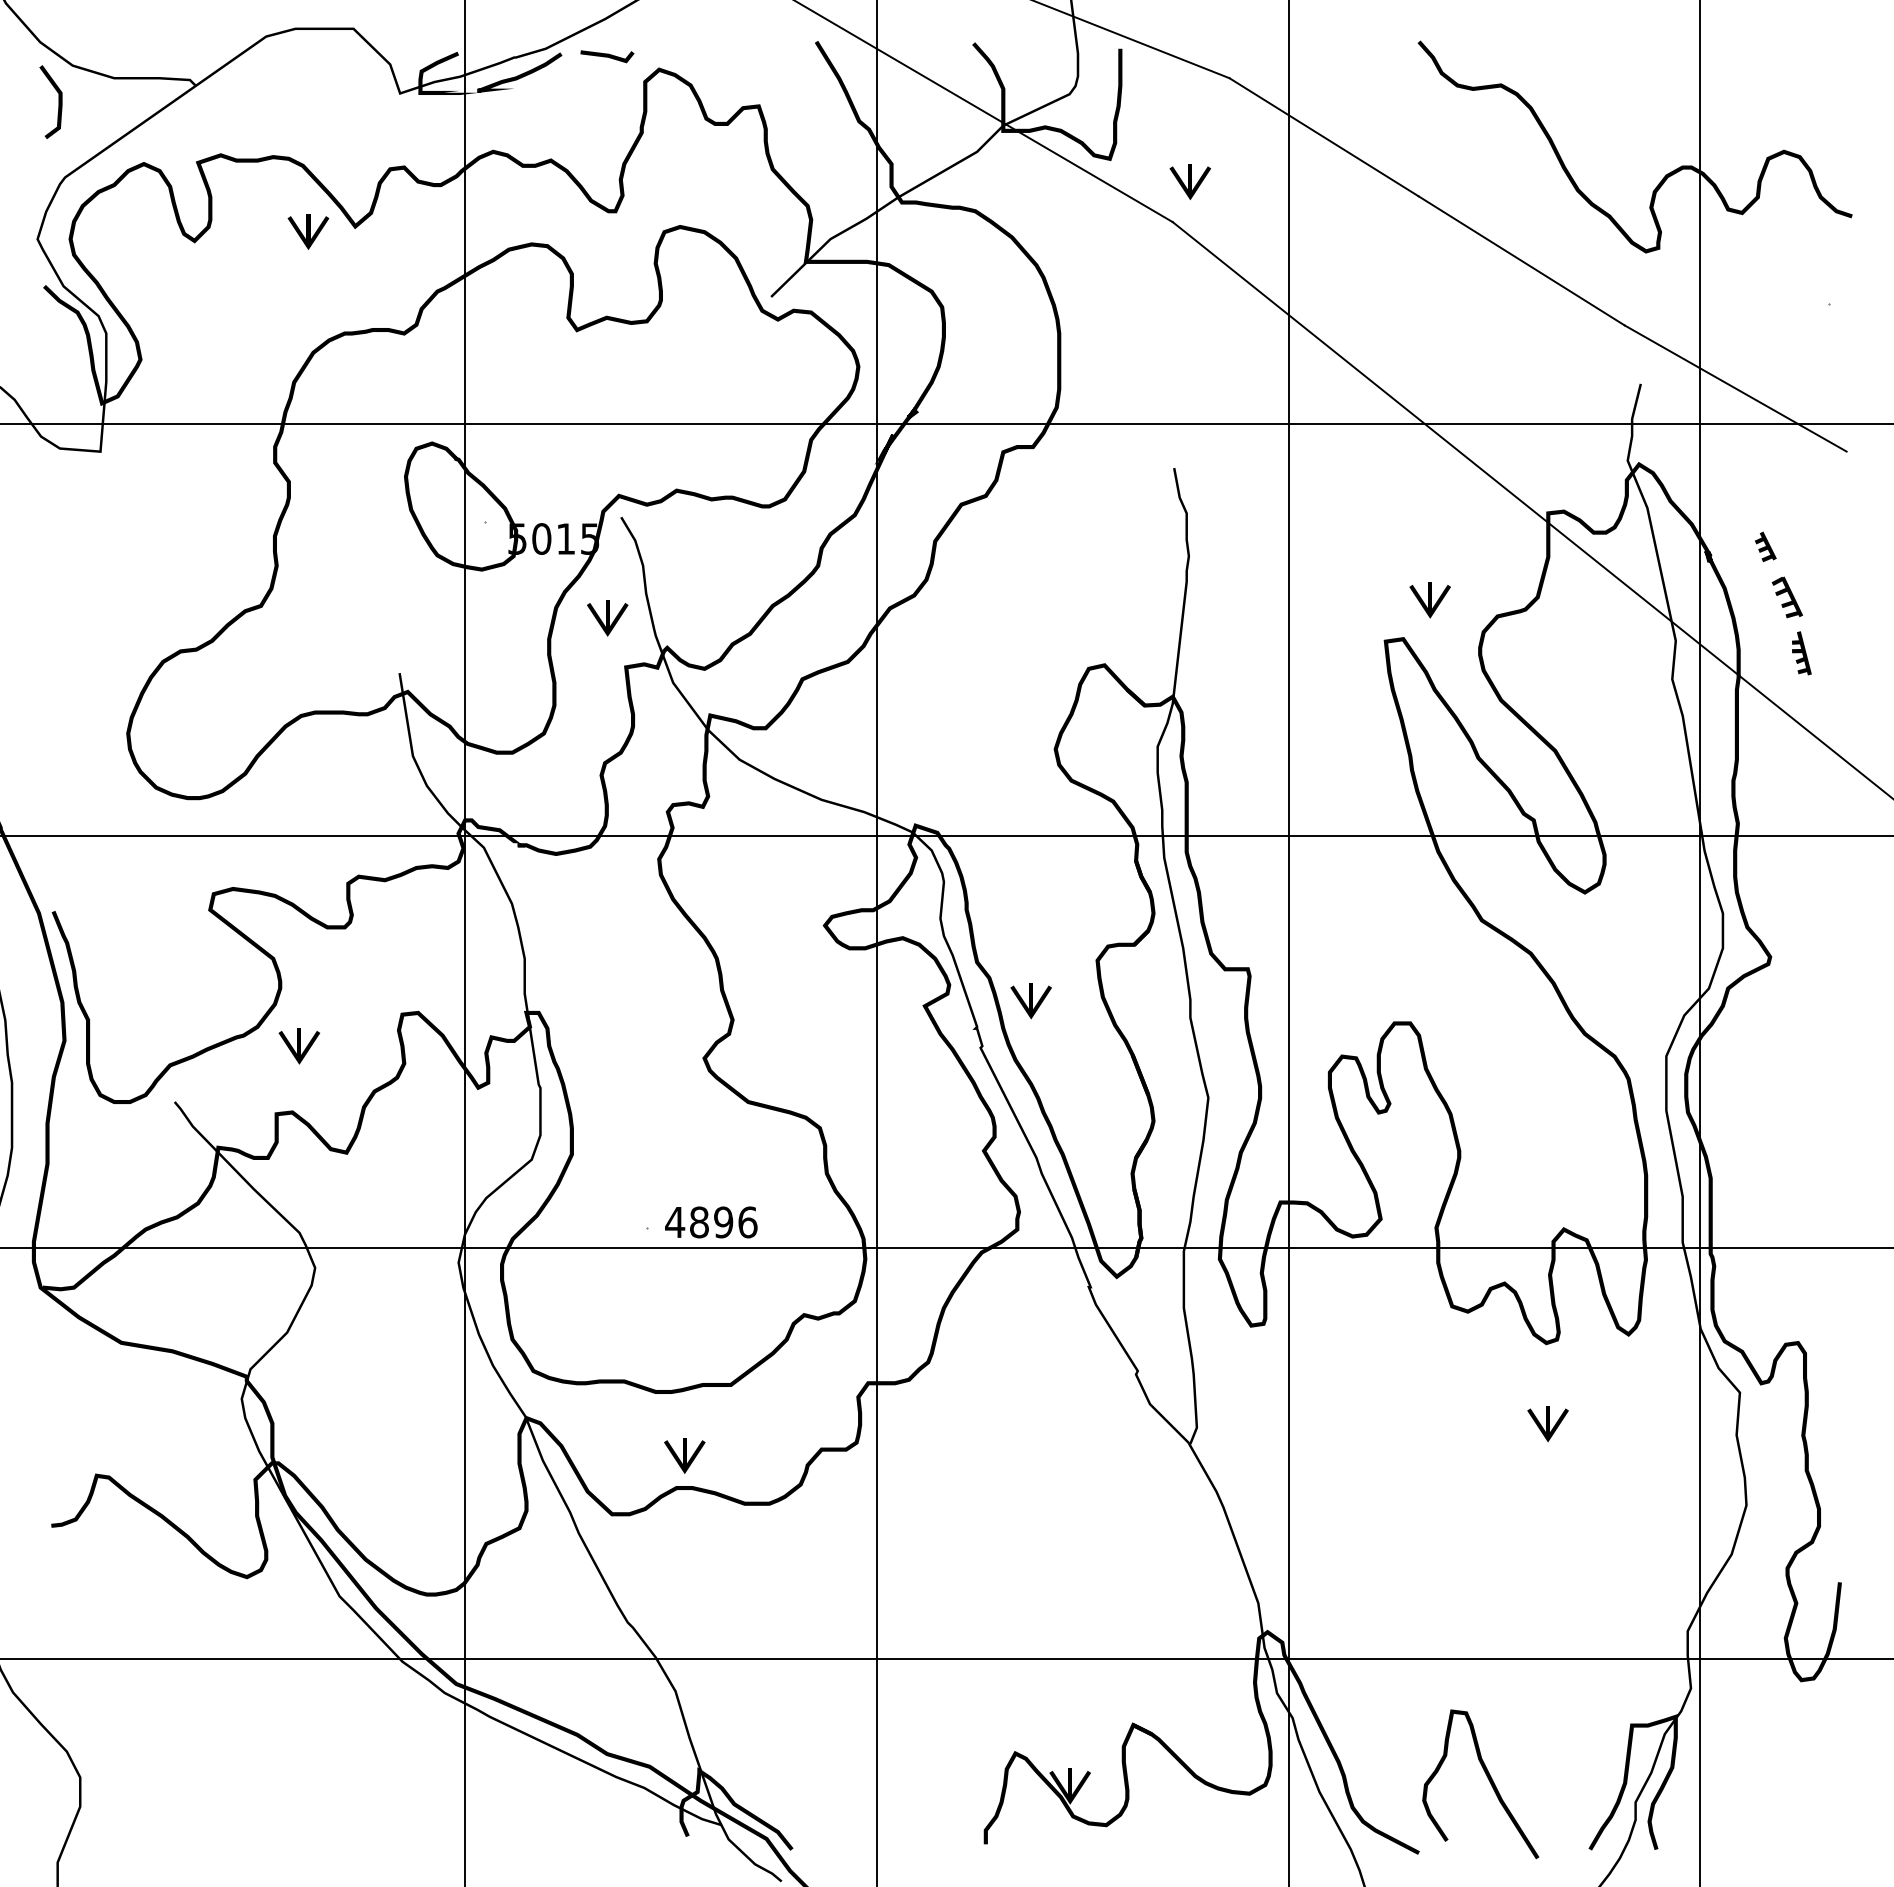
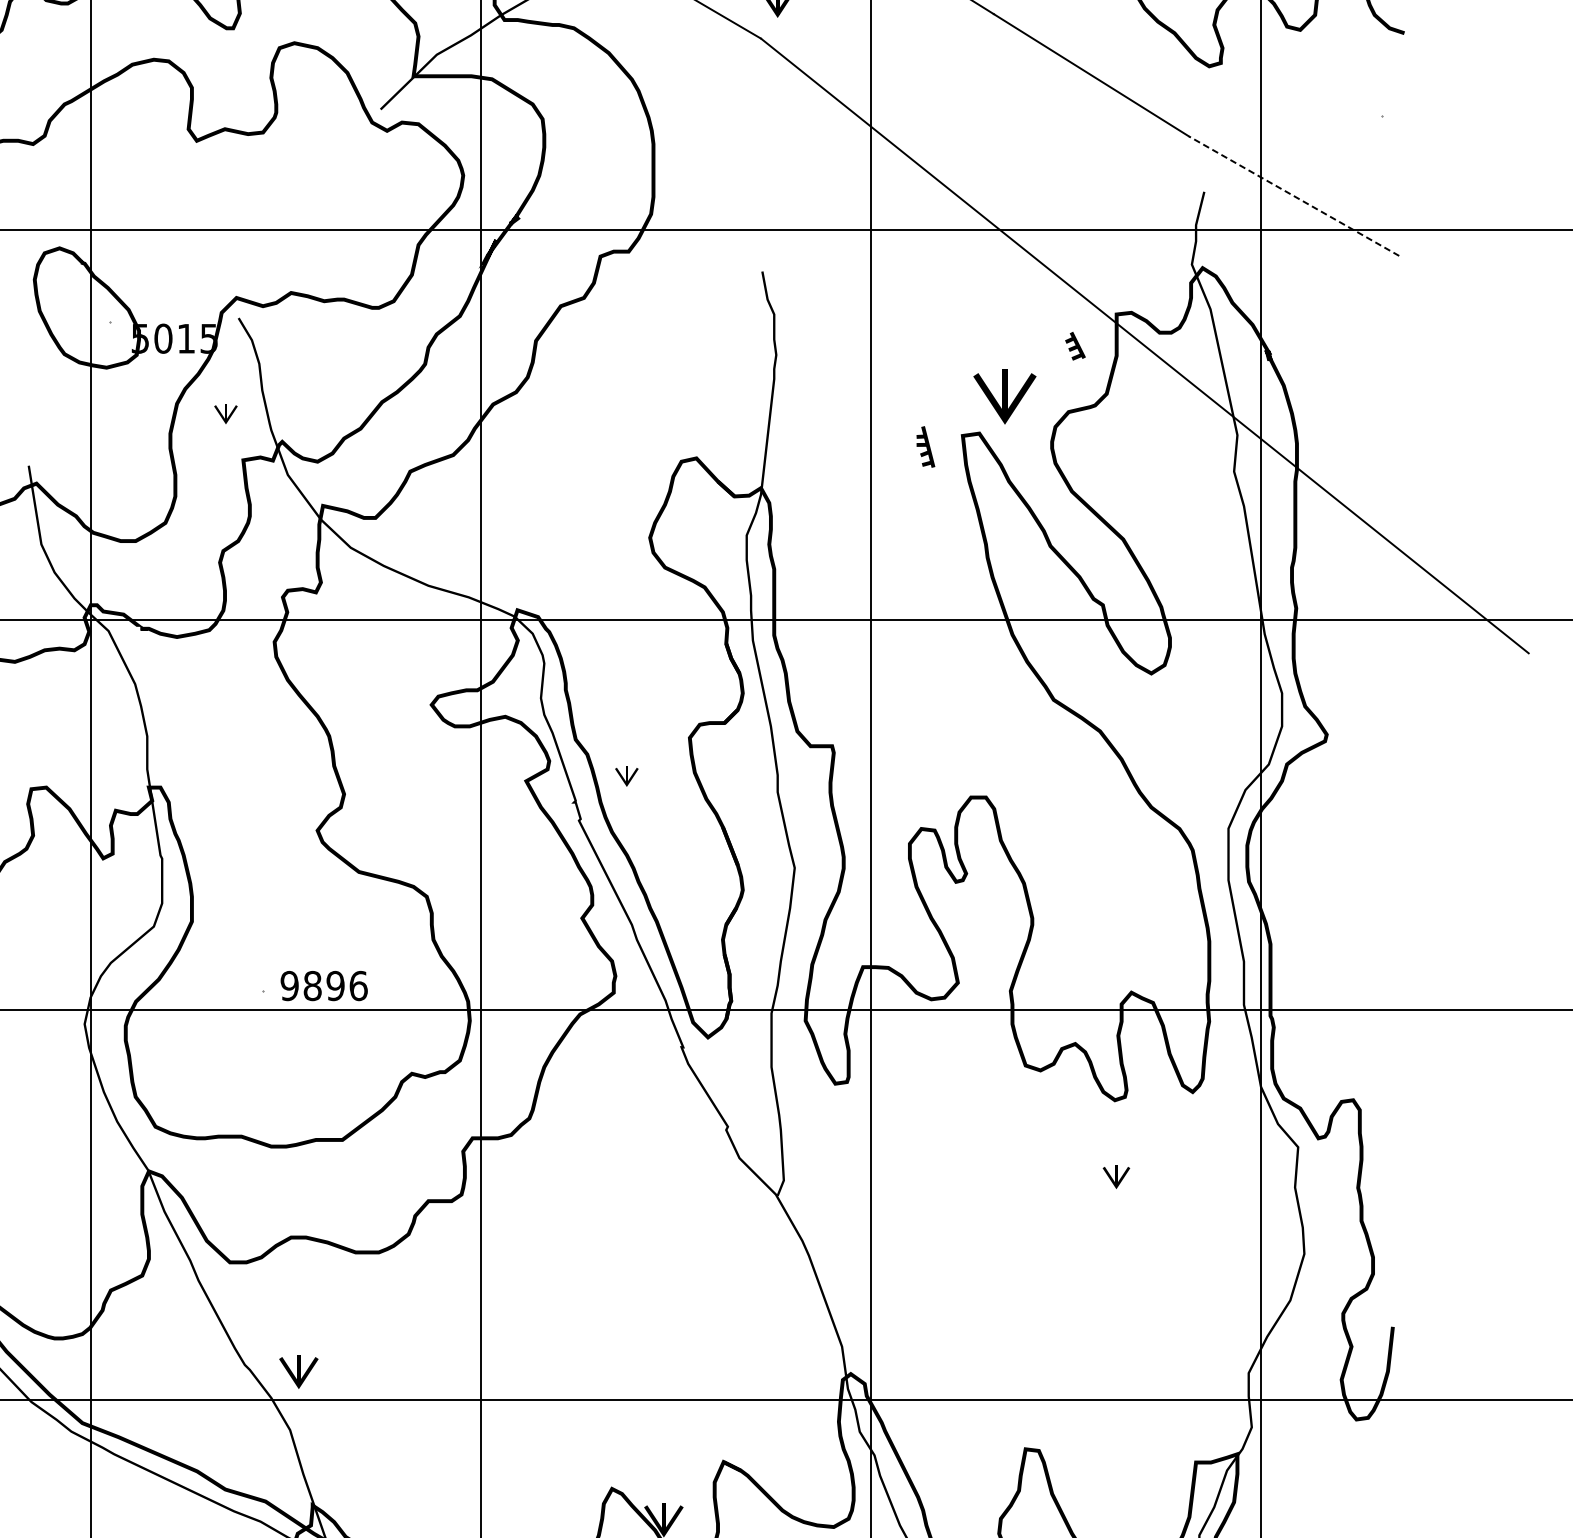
line: (1735, 388) -> (1293, 196), solid -> dashed
part: (1765, 546) -> (1075, 345), moved
part: (1786, 597) -> (1342, 394), removed
part: (1429, 600) -> (1004, 396), size x1.6
part: (607, 618) -> (225, 414), size x0.6
part: (1801, 653) -> (925, 447), moved
part: (1030, 1001) -> (626, 776), size x0.6
text: (675, 1222) -> (290, 986), 4896 -> 9896
part: (1547, 1424) -> (1115, 1177), size x0.7
part: (684, 1455) -> (298, 1371), moved

